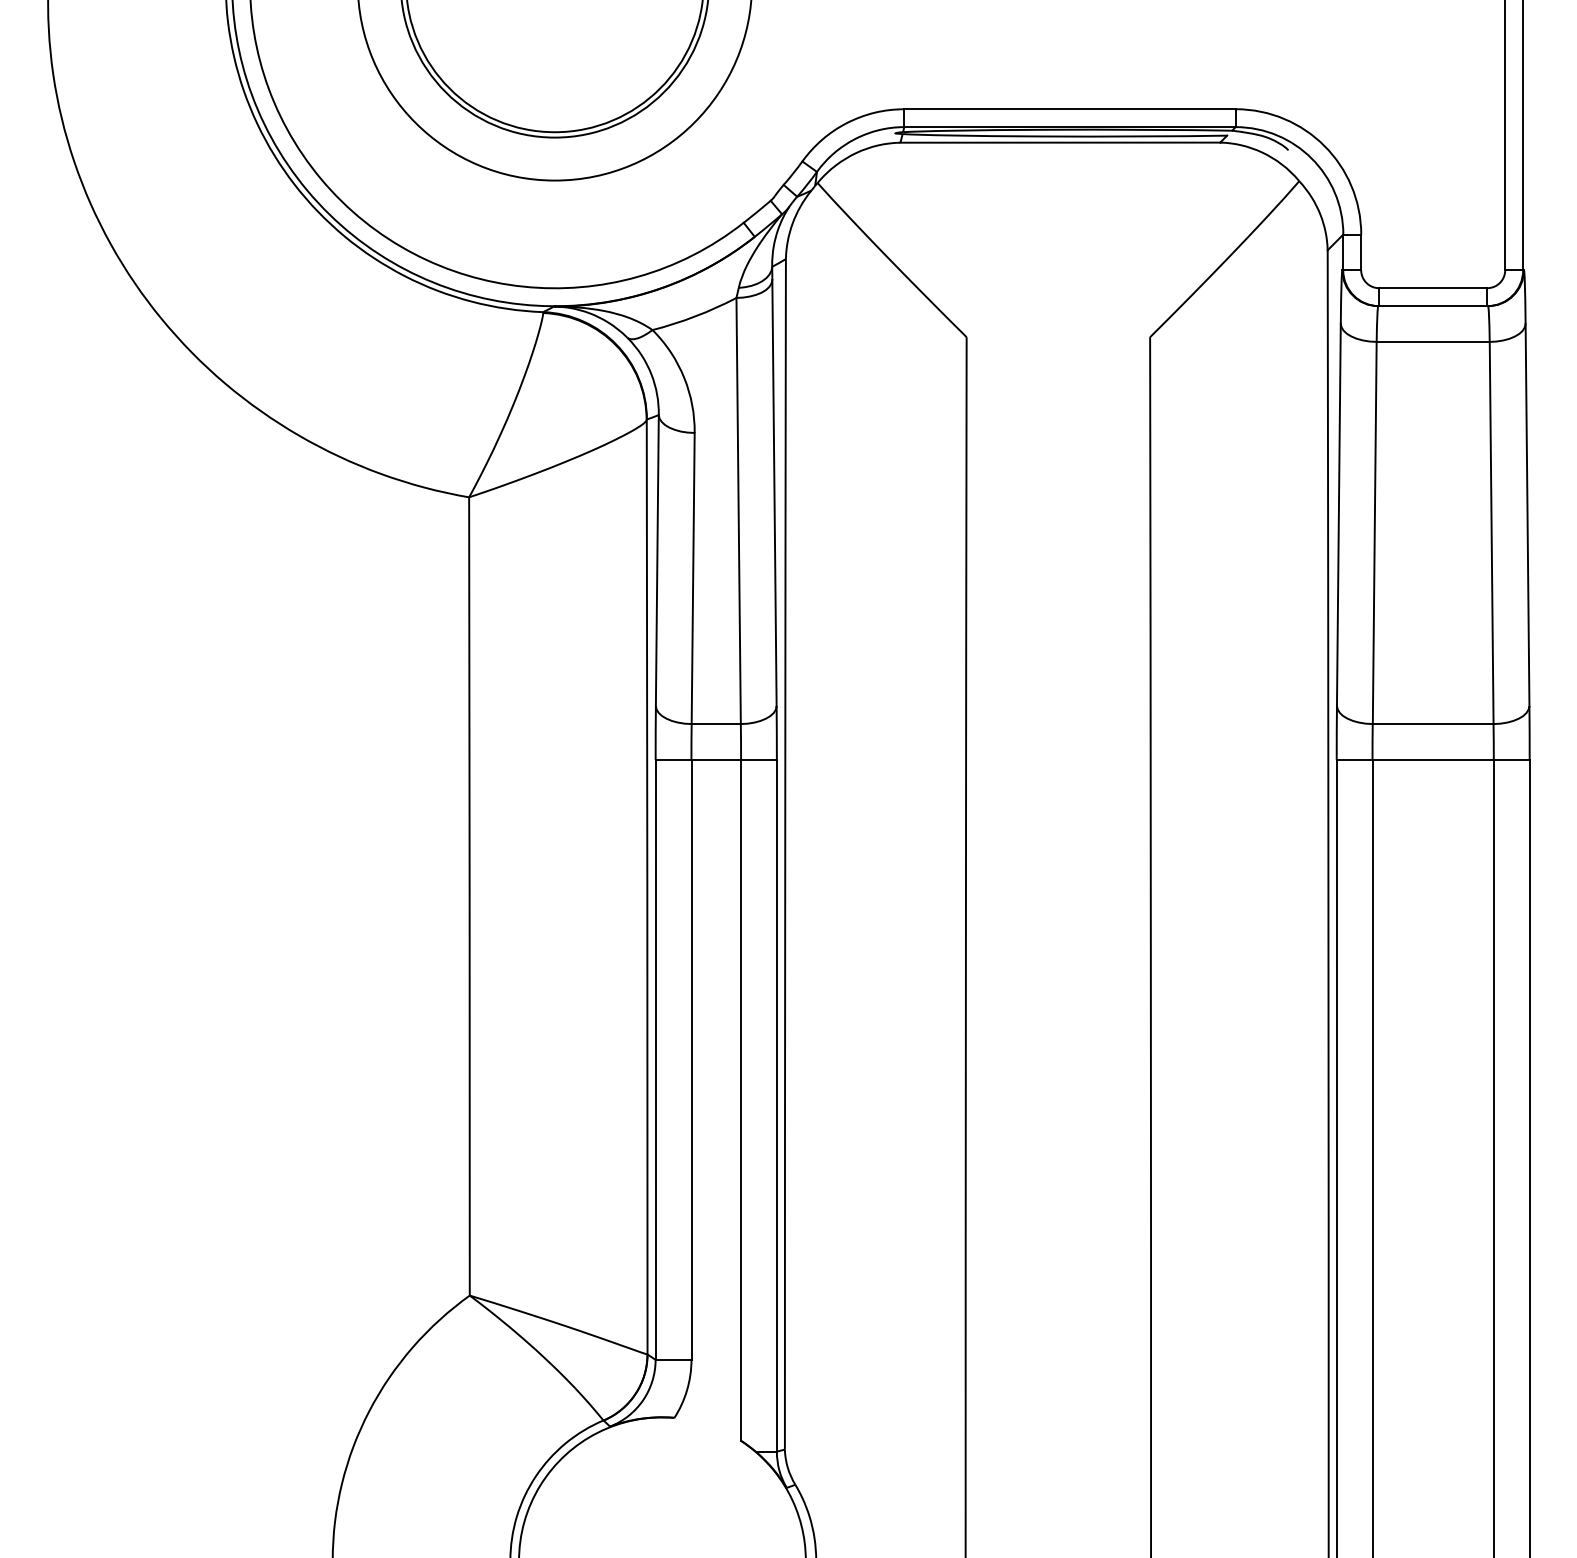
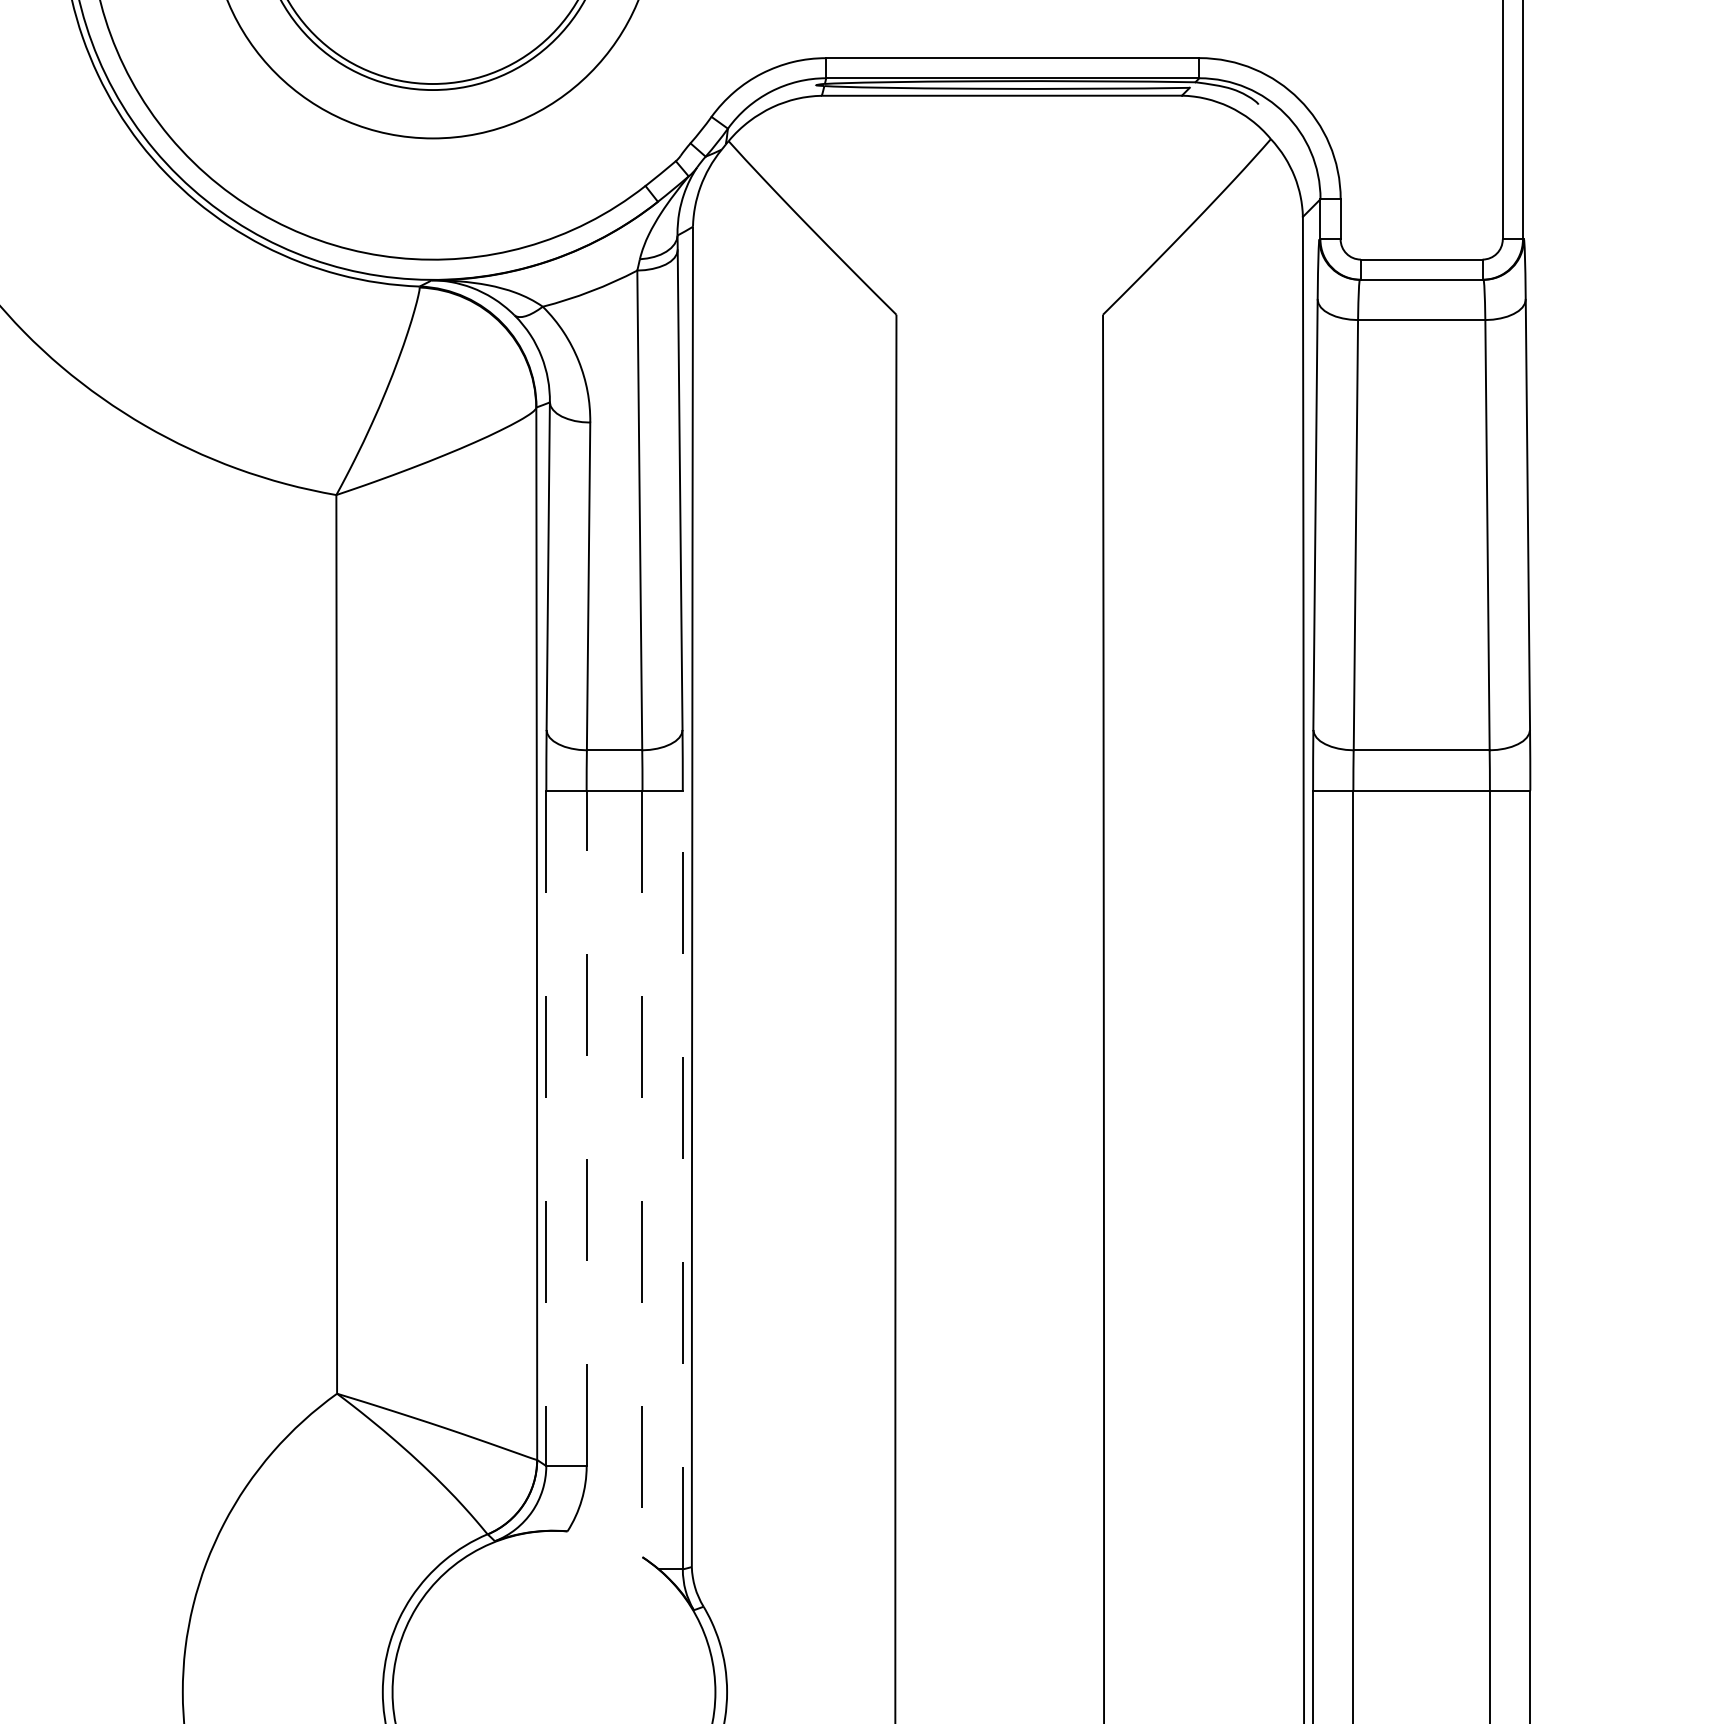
line: (655, 1059) -> (546, 1127), solid -> dashed
line: (691, 1059) -> (586, 1127), solid -> dashed
line: (741, 1100) -> (642, 1174), solid -> dashed
line: (776, 1105) -> (682, 1179), solid -> dashed

